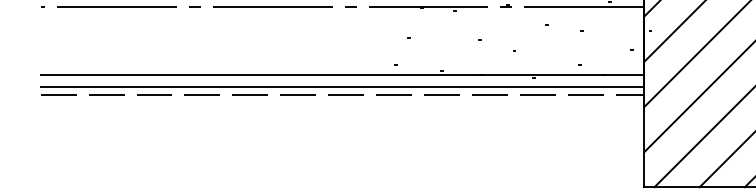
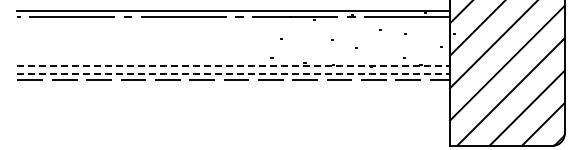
line: (343, 75) -> (234, 65), solid -> dashed
line: (343, 87) -> (234, 74), solid -> dashed

